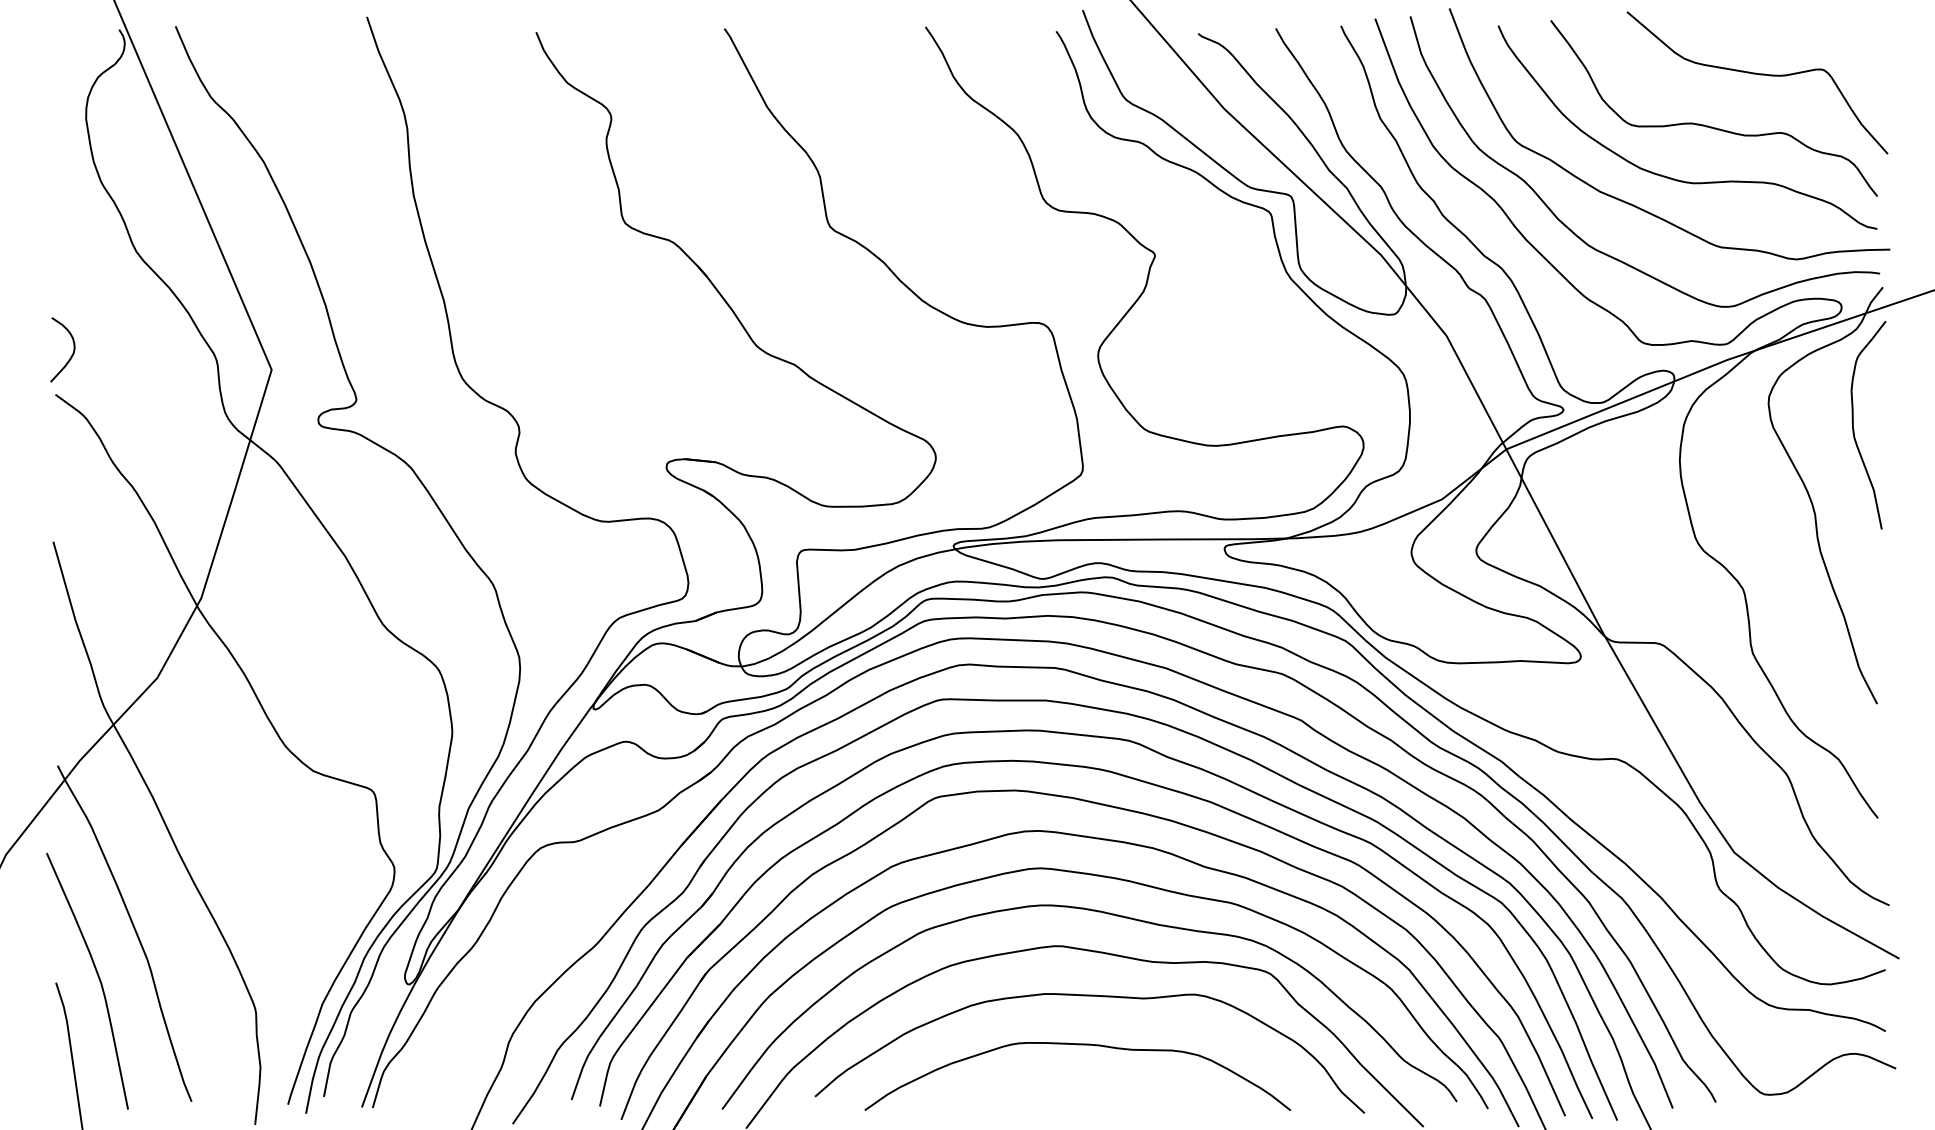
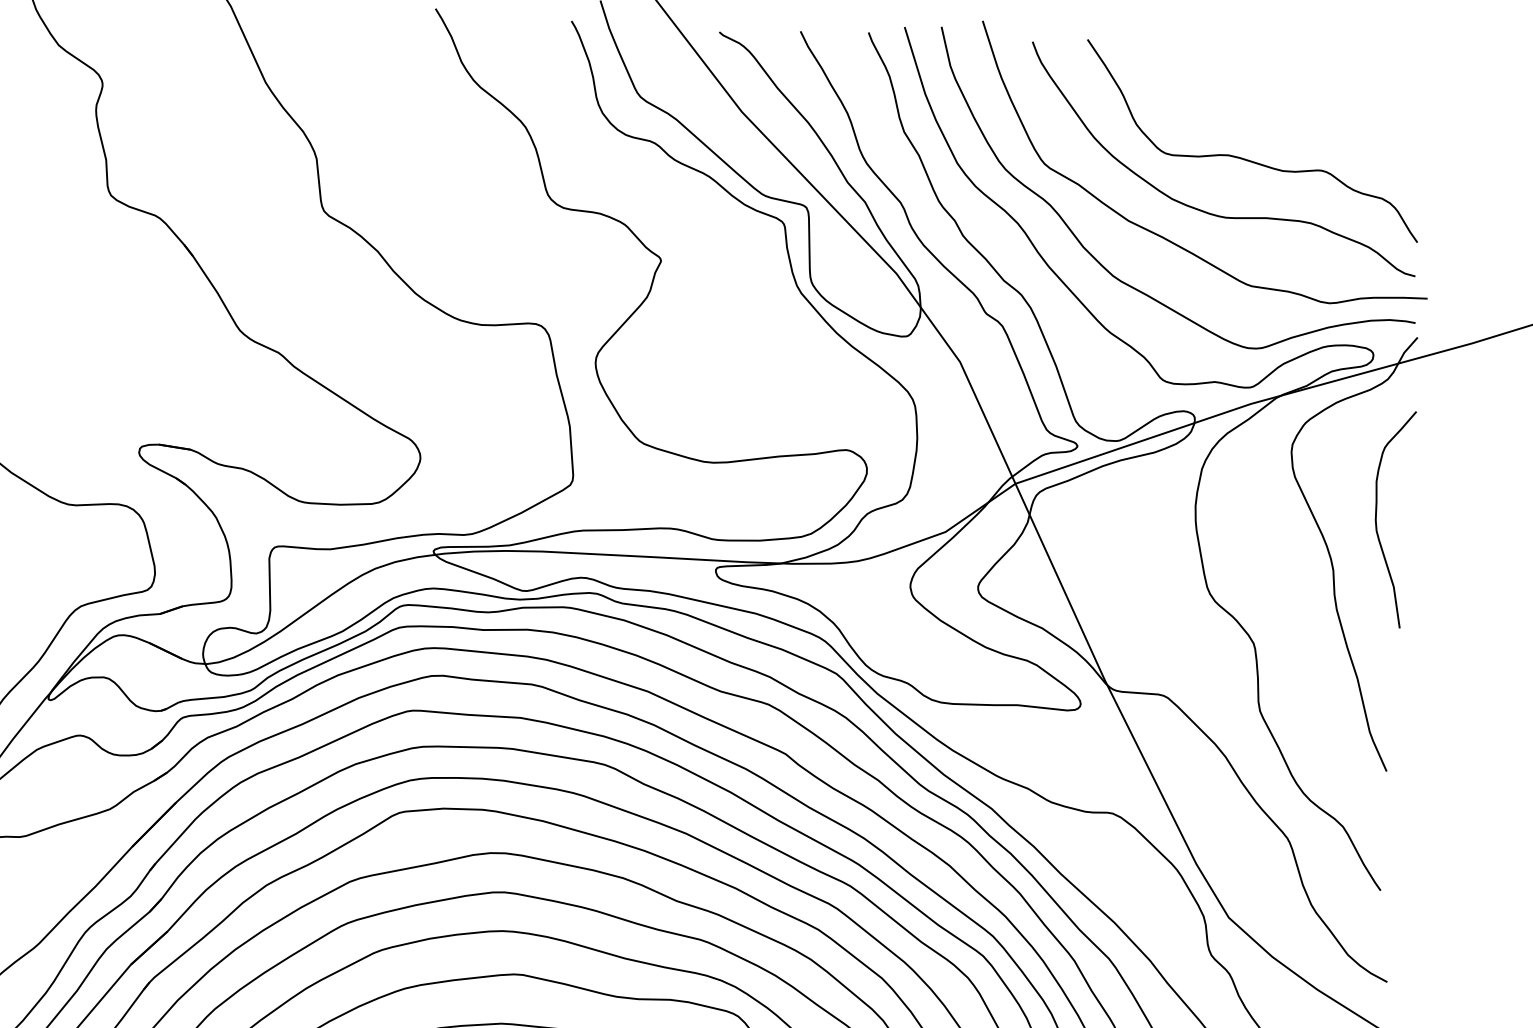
curve: (1759, 75) -> (1301, 109), removed
curve: (1854, 429) -> (1377, 522), moved

